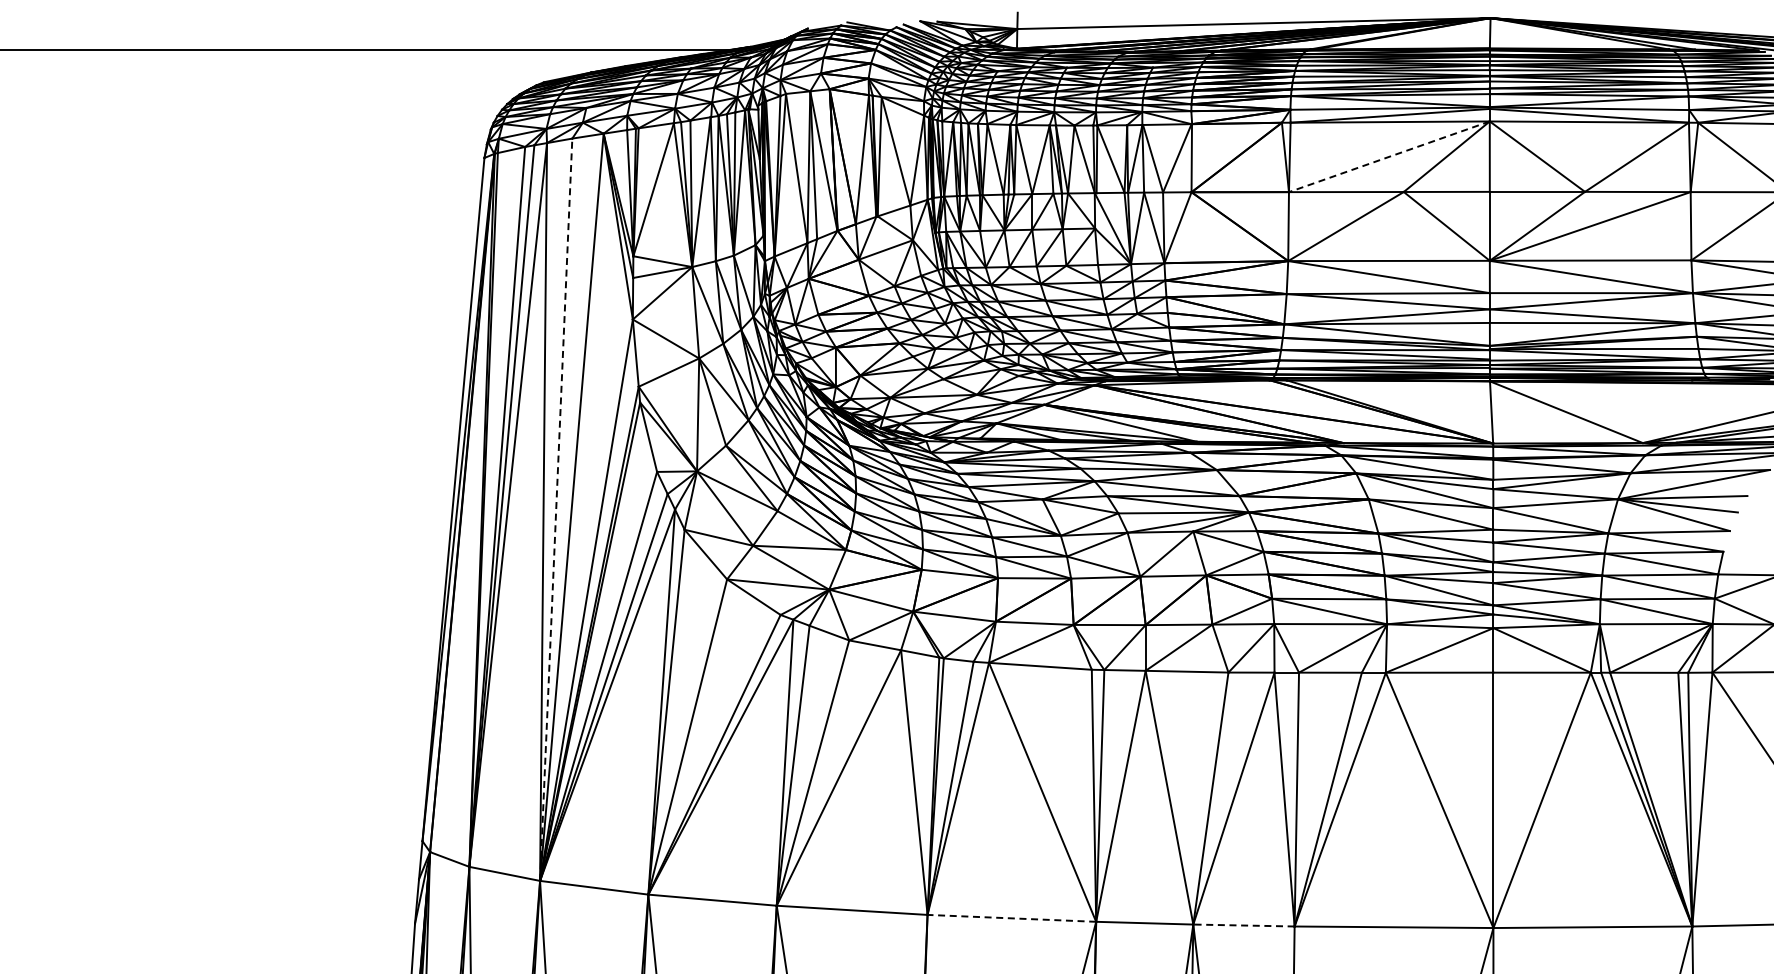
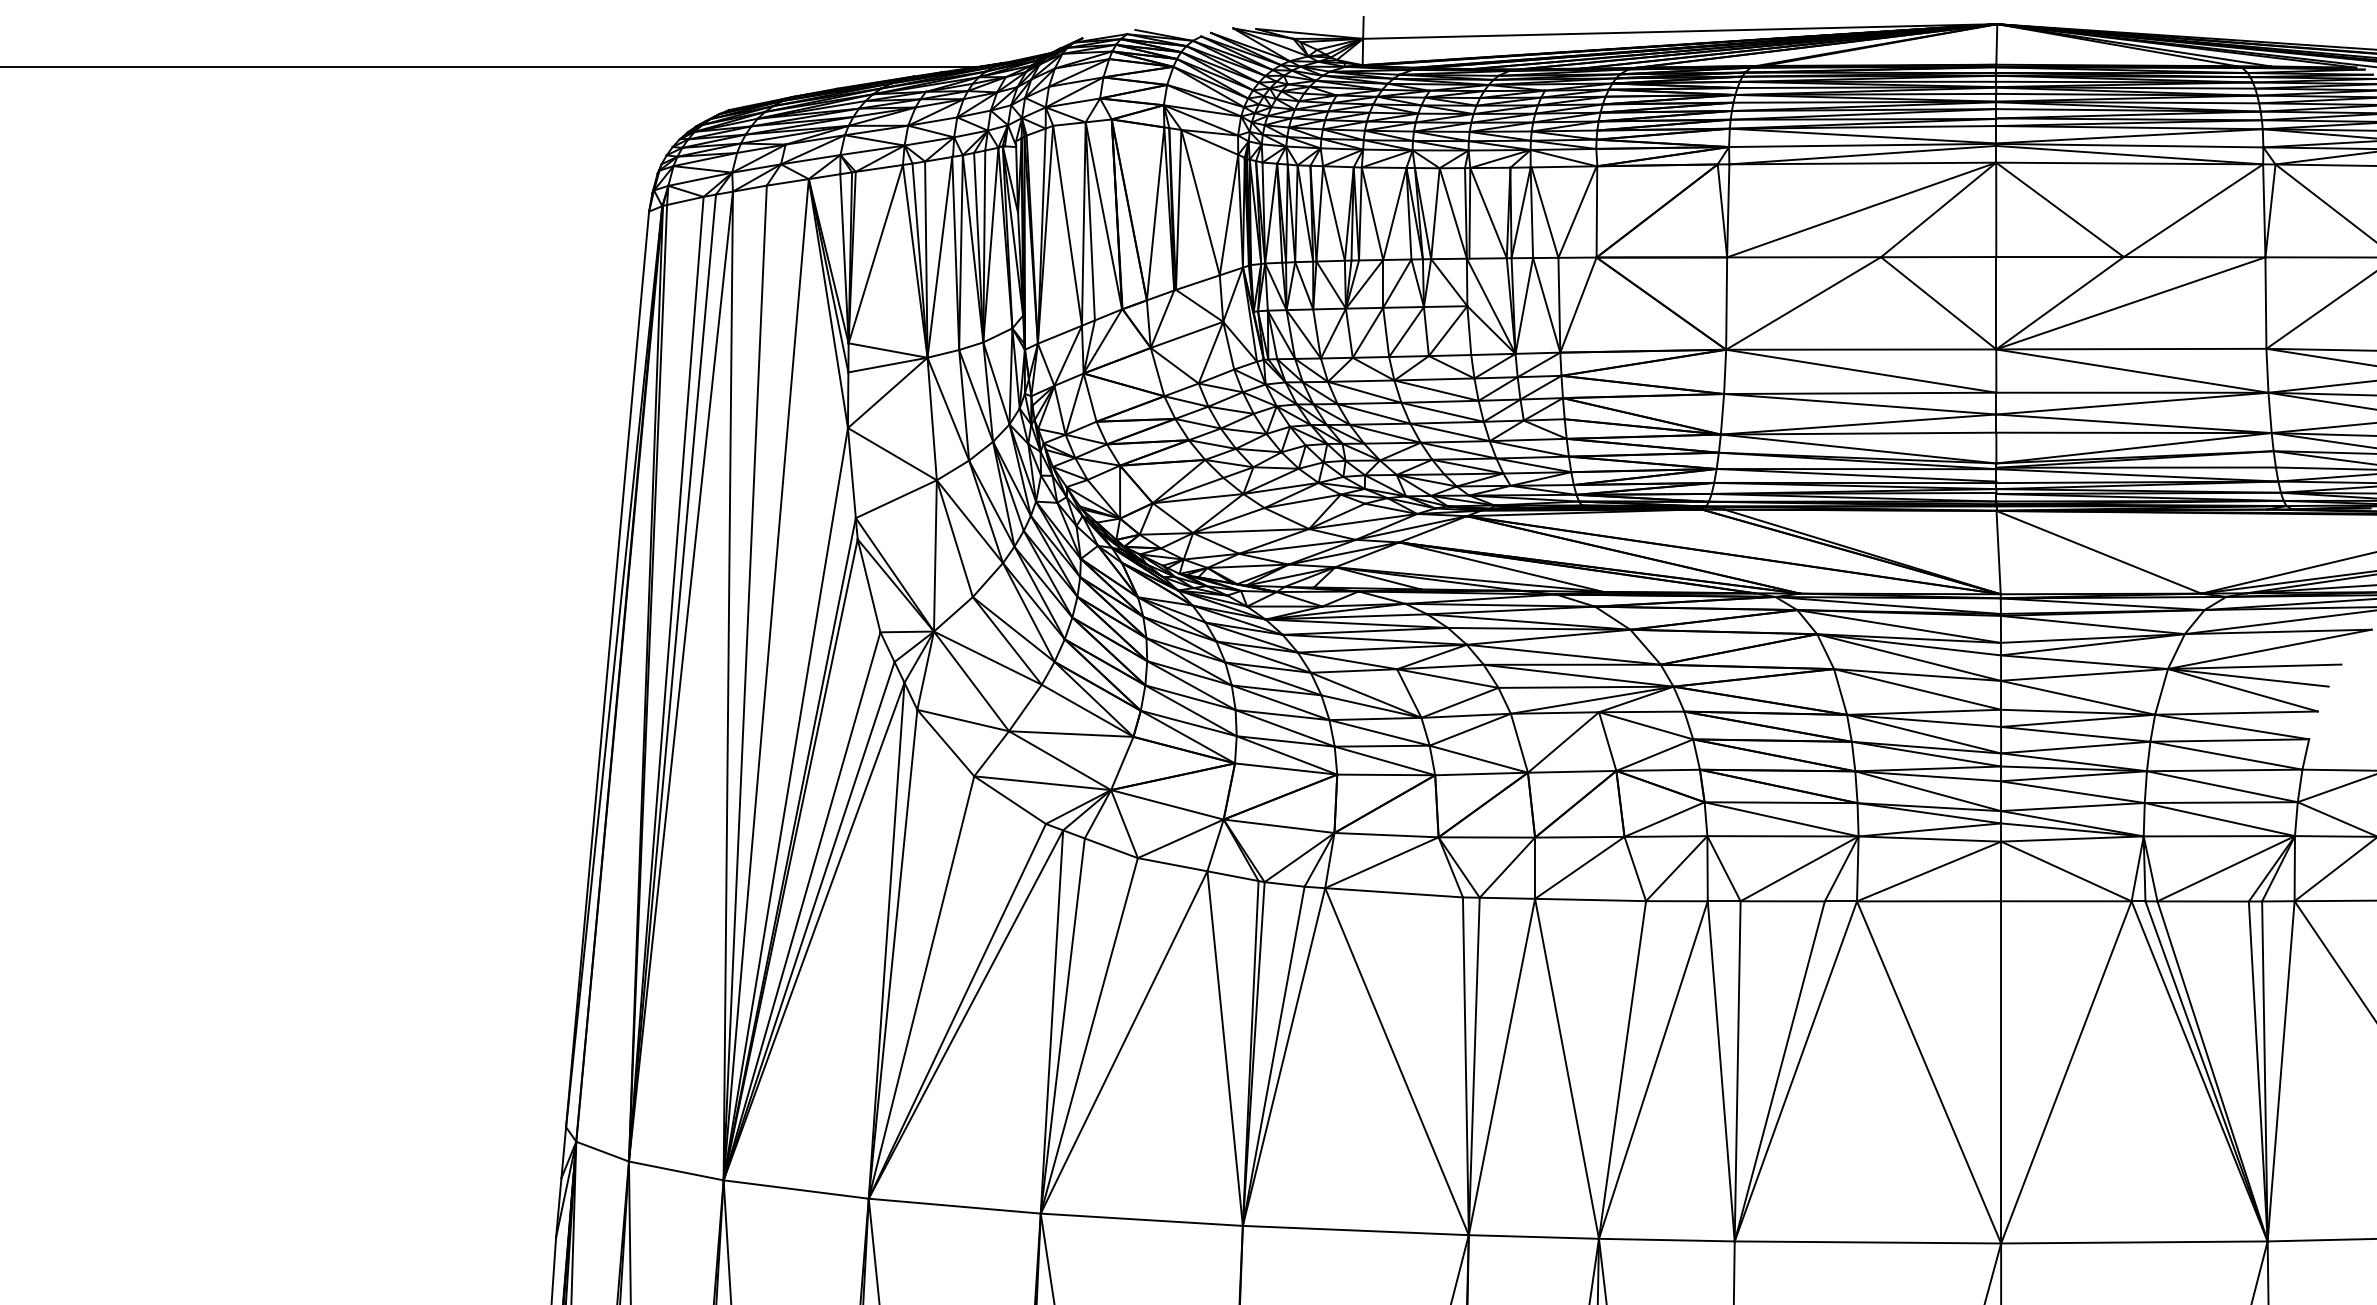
line: (1388, 156) -> (1860, 209), dashed -> solid
line: (556, 509) -> (745, 682), dashed -> solid
line: (1011, 918) -> (1355, 1230), dashed -> solid
line: (1243, 925) -> (1666, 1240), dashed -> solid

